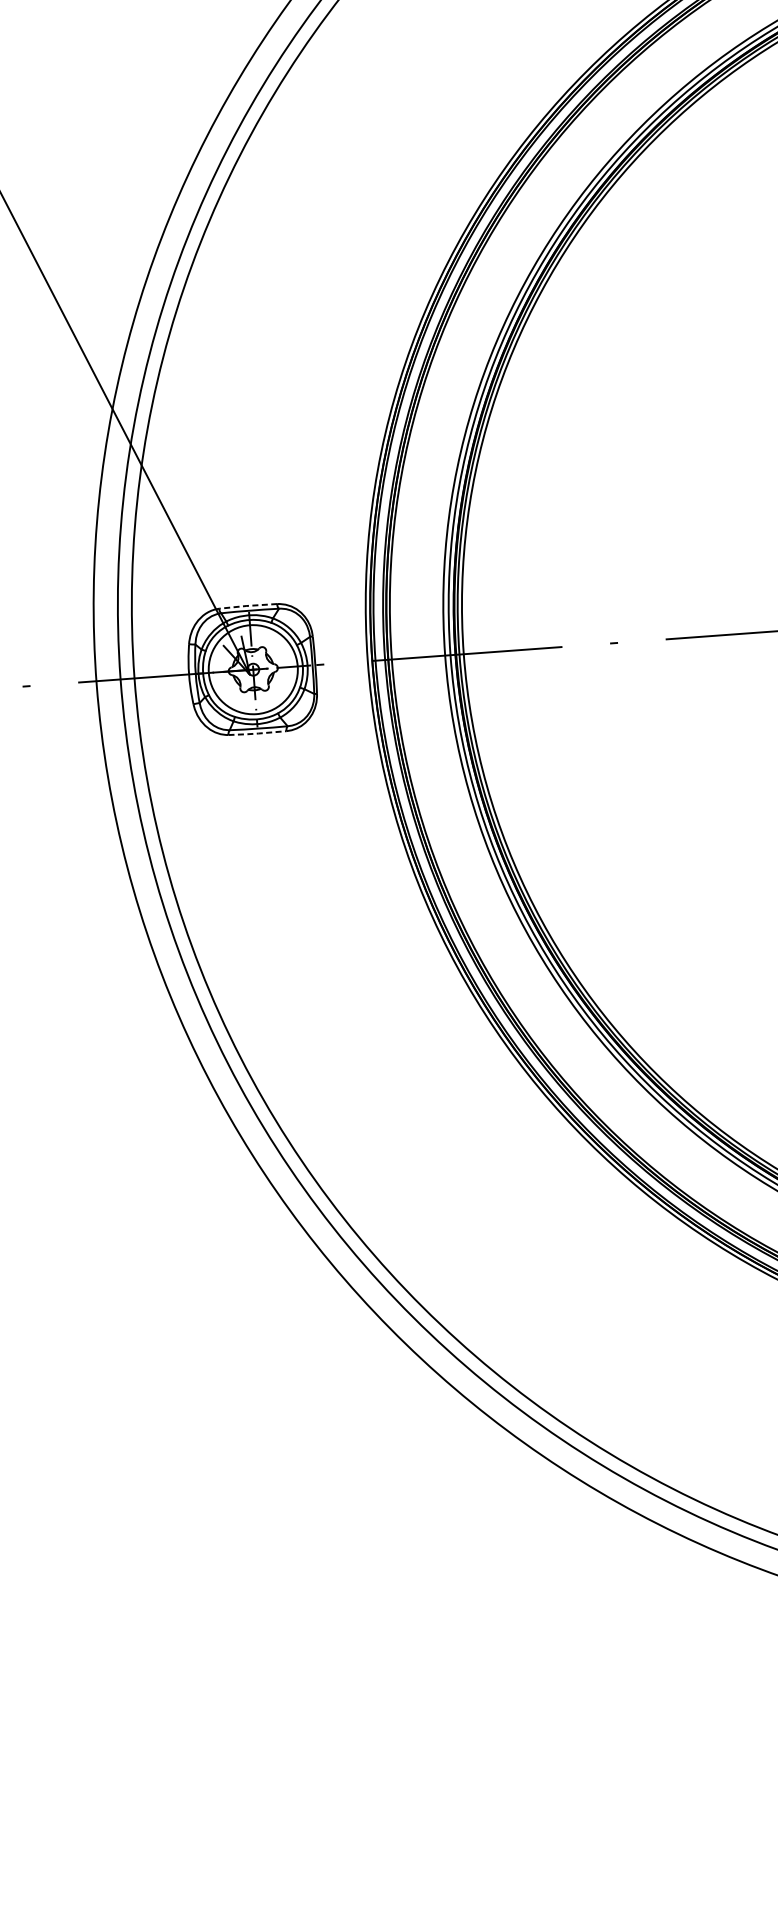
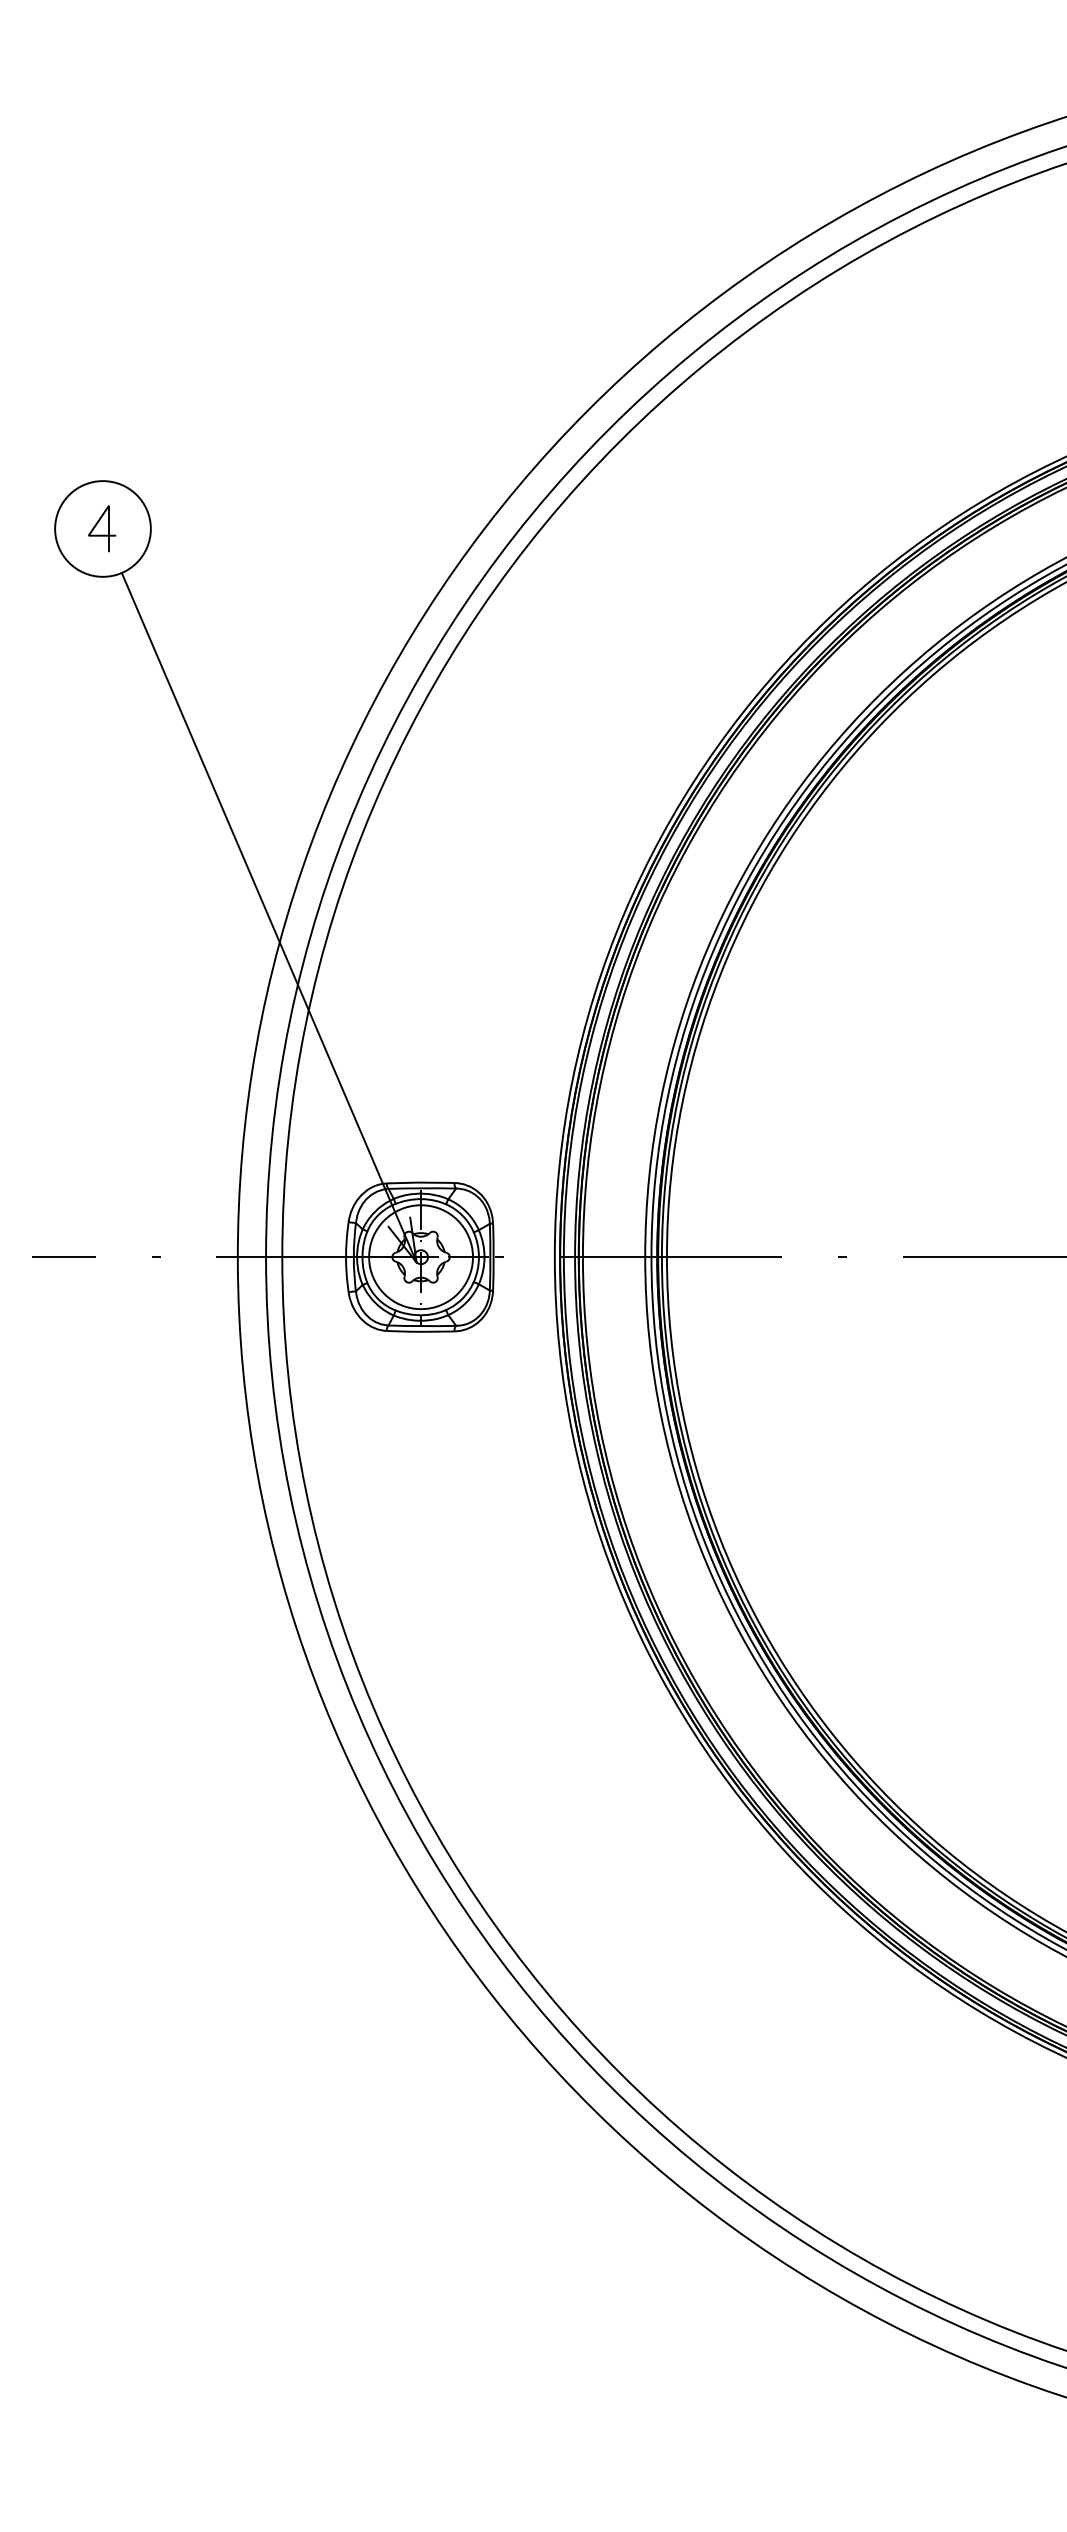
line: (248, 605) -> (420, 1182), dashed -> solid
line: (257, 733) -> (420, 1331), dashed -> solid

